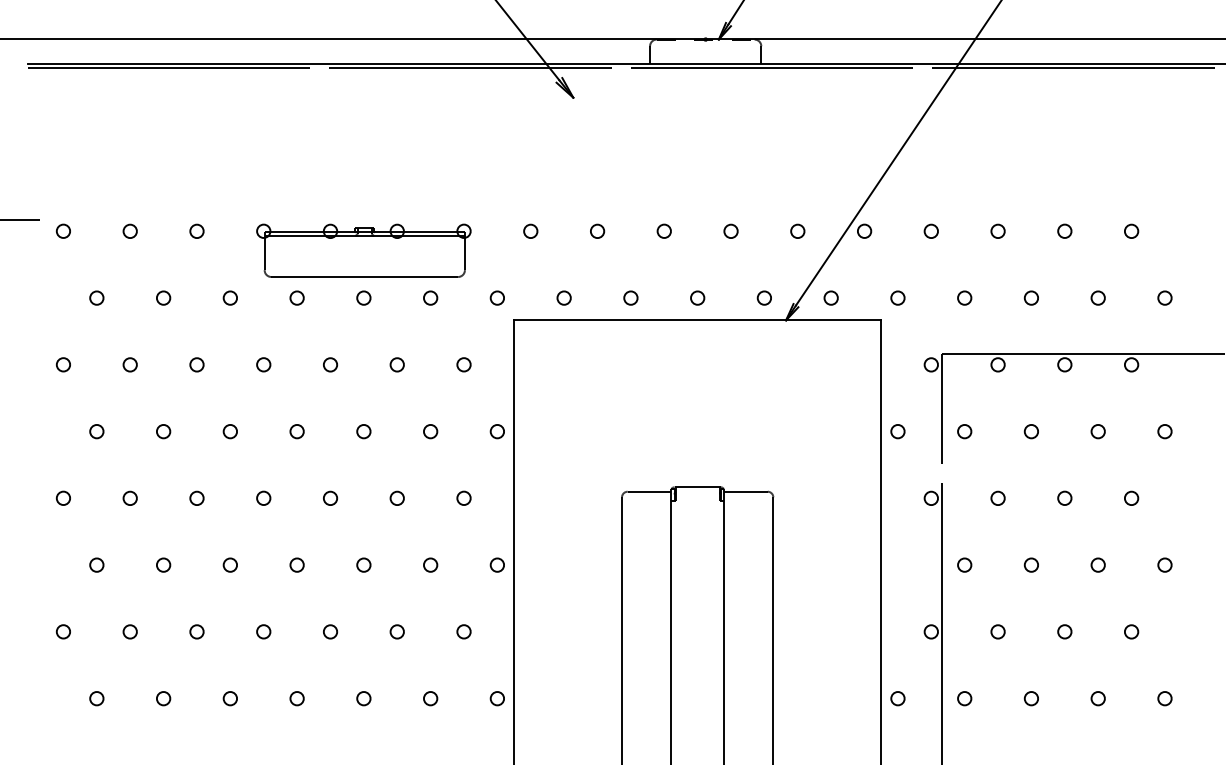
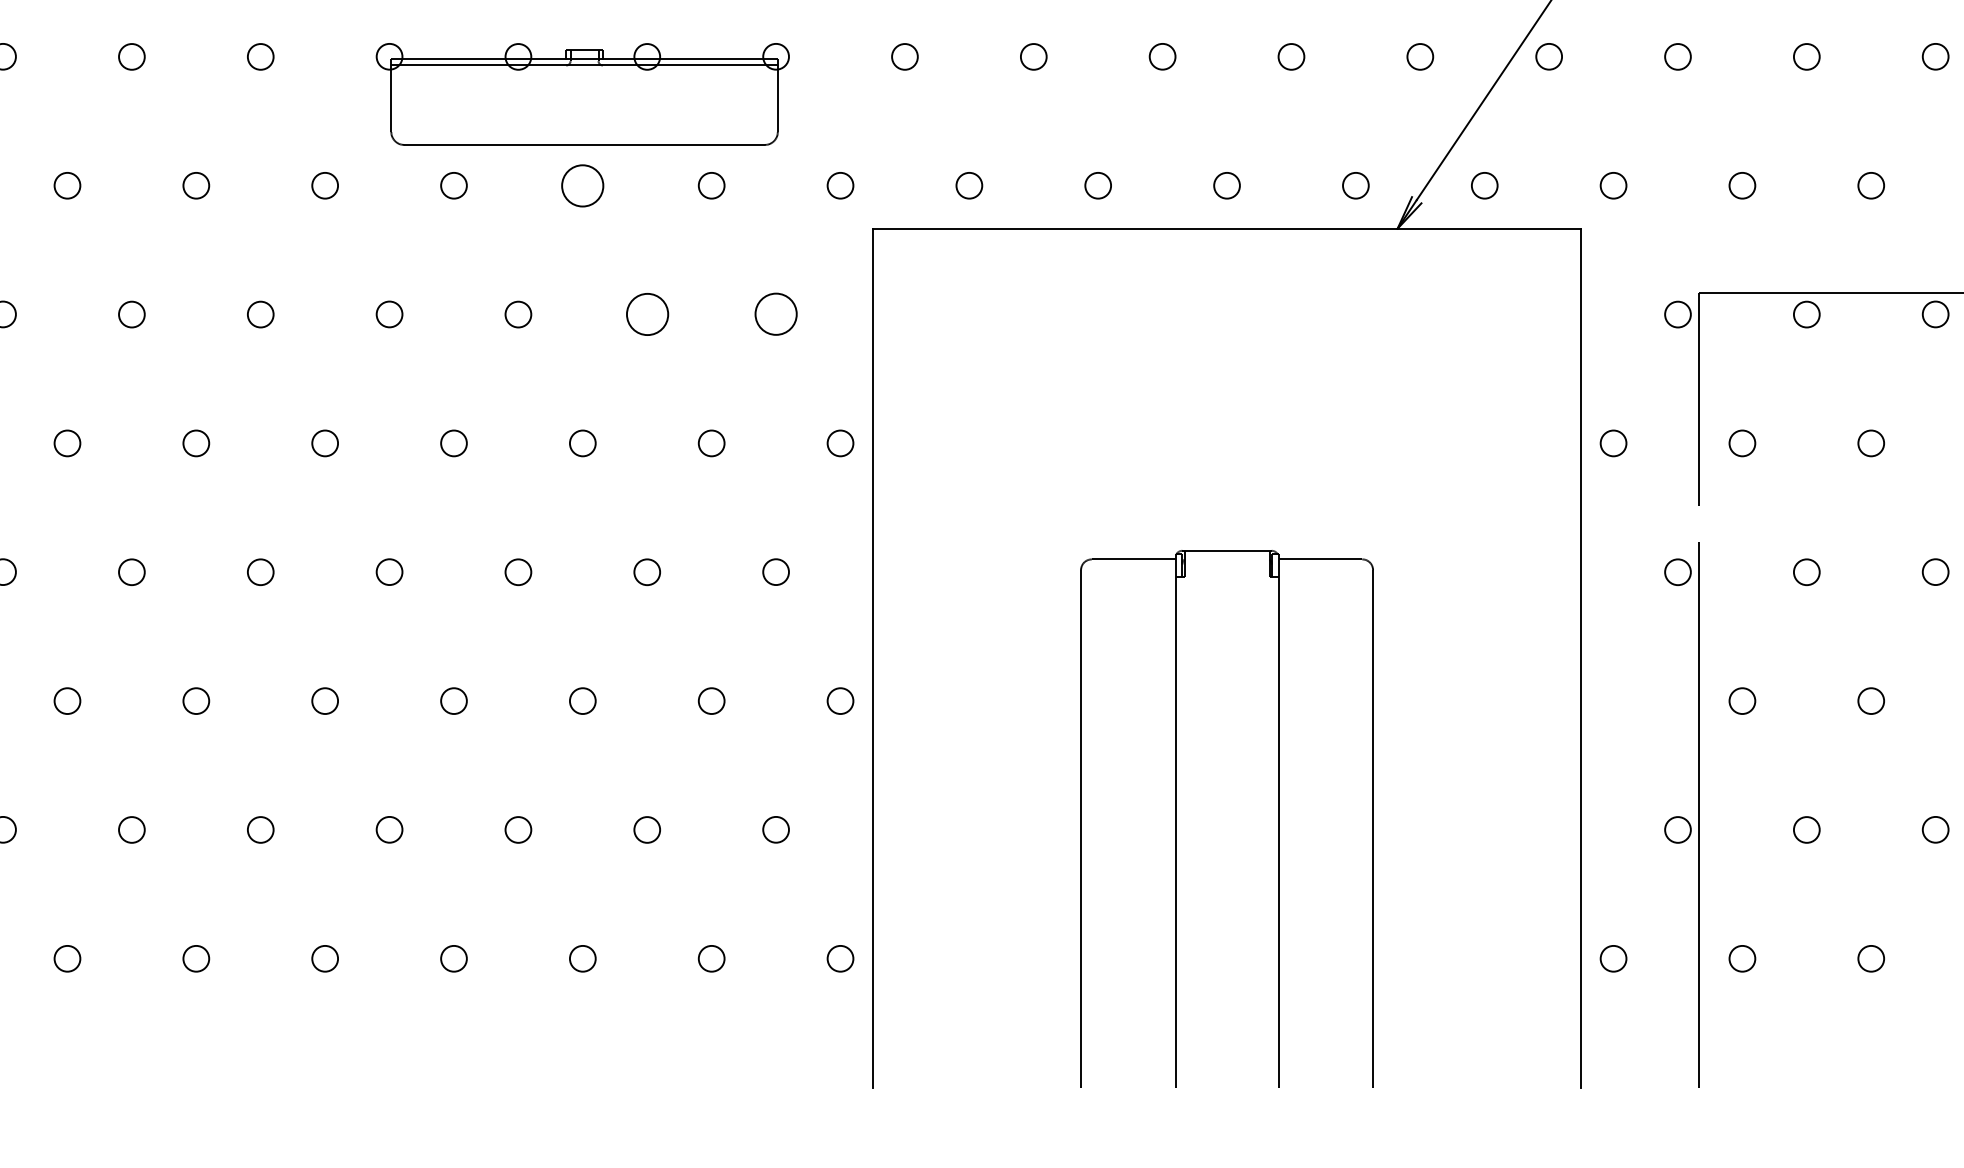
circle: (363, 297) -> (582, 184), size x1.6
circle: (396, 364) -> (645, 313), size x1.6
circle: (463, 364) -> (775, 313), size x1.6

